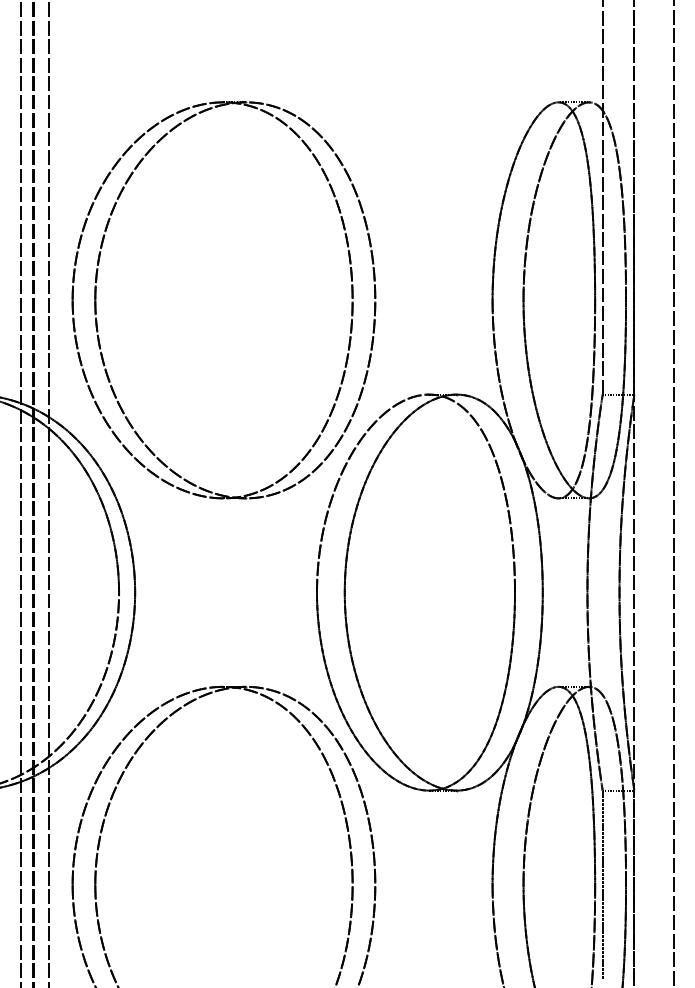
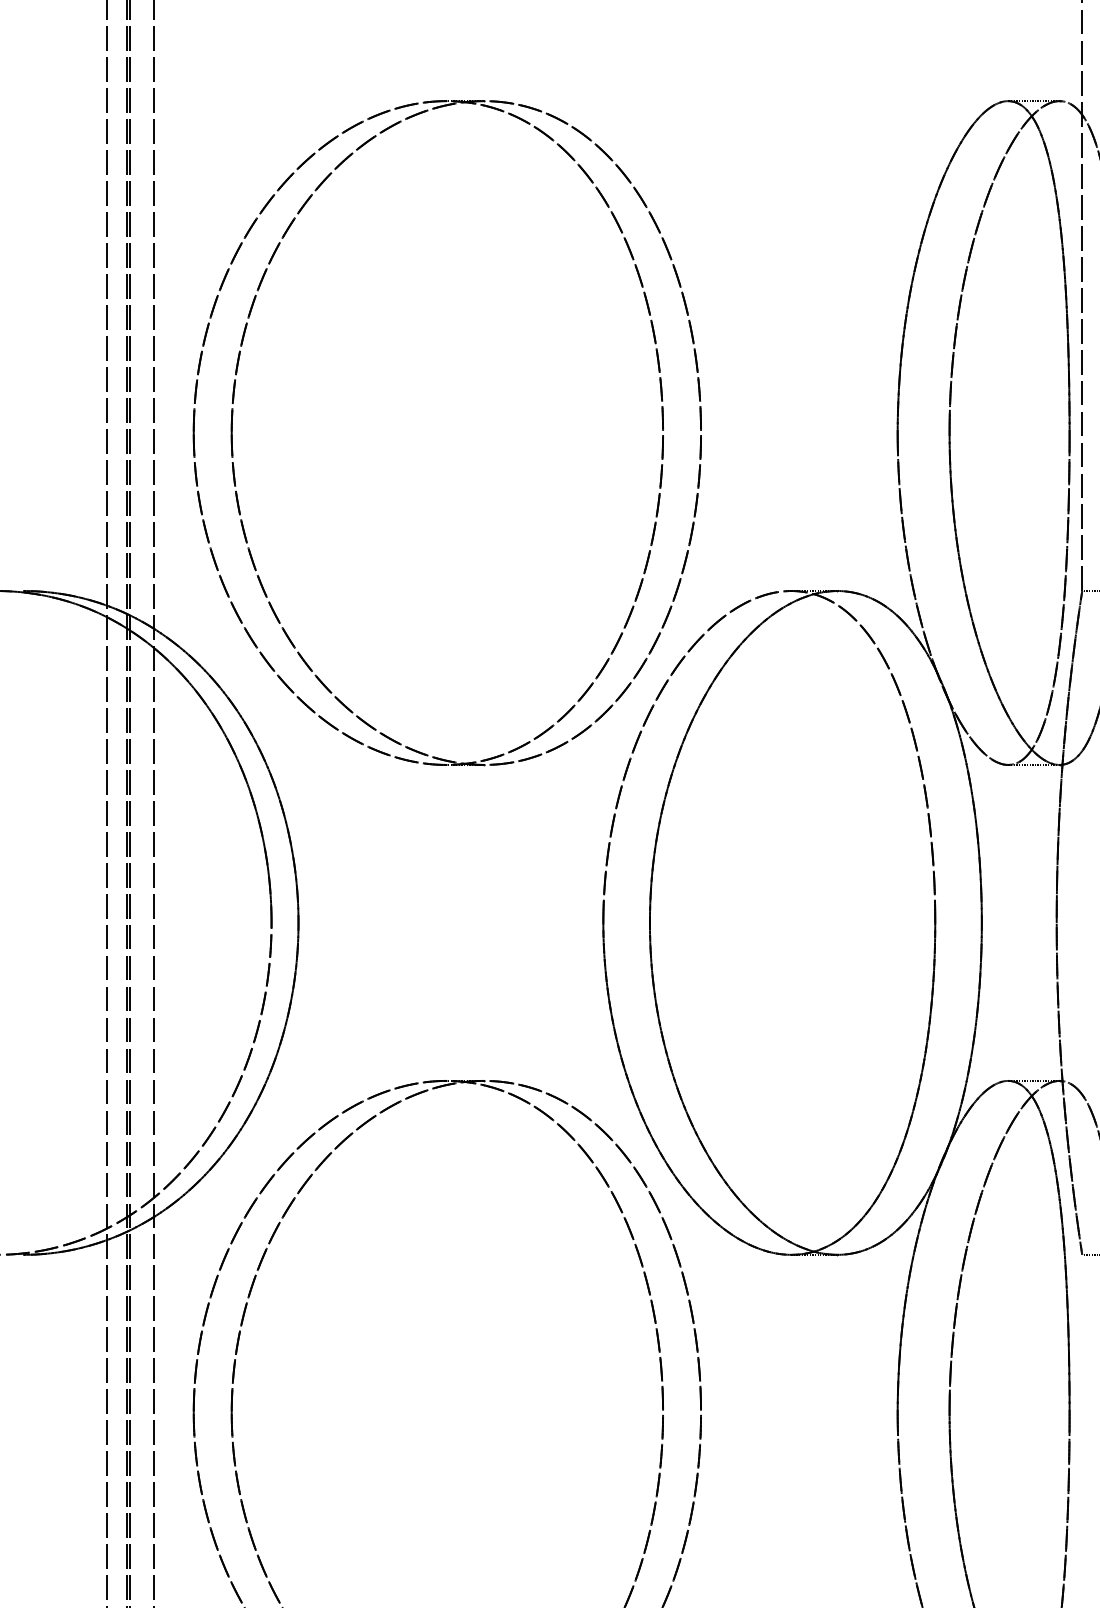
line: (602, 884) -> (1081, 1412), removed

